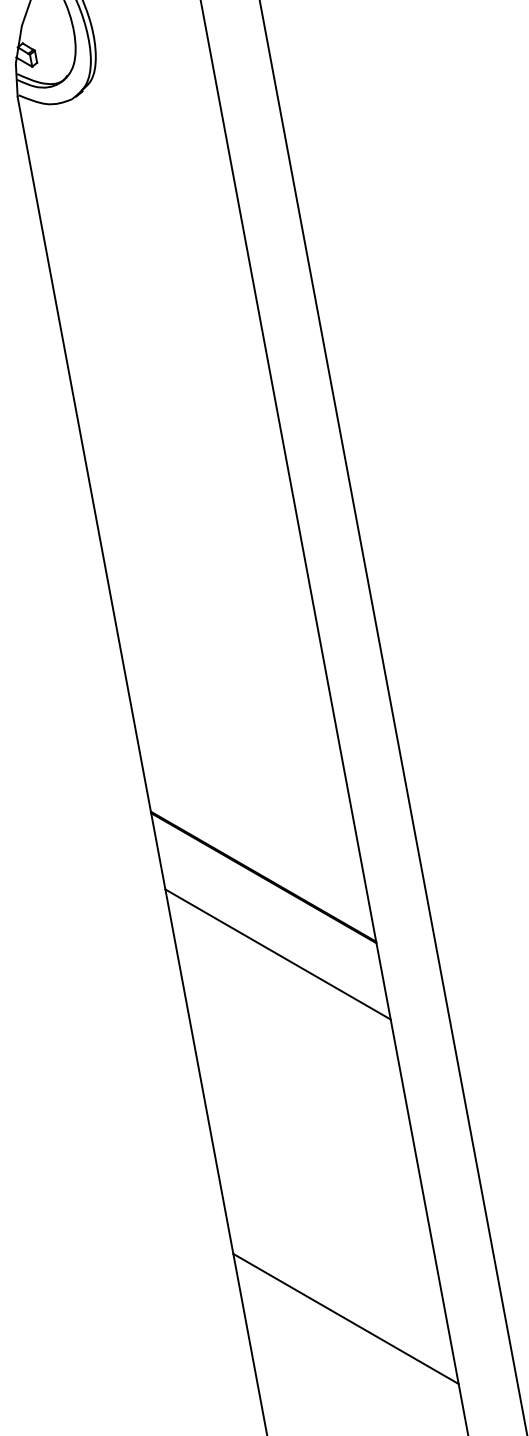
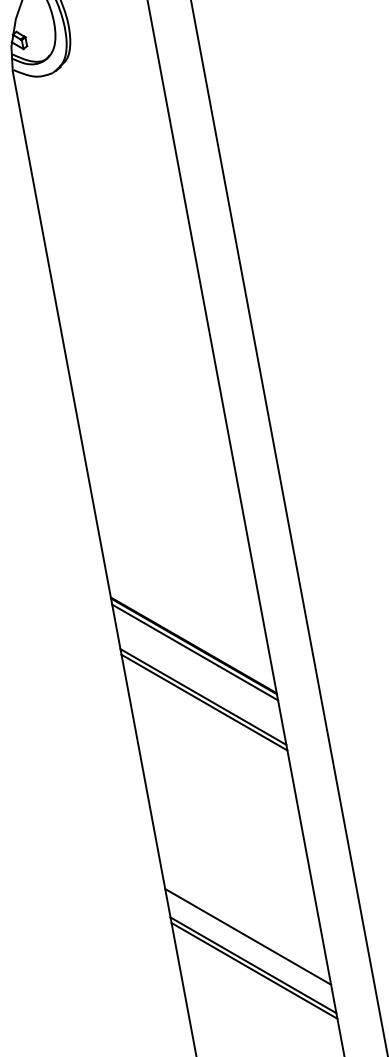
line: (265, 886) -> (195, 652), added
line: (276, 946) -> (203, 696), added
line: (337, 1272) -> (248, 936), added
line: (344, 1311) -> (253, 965), added

